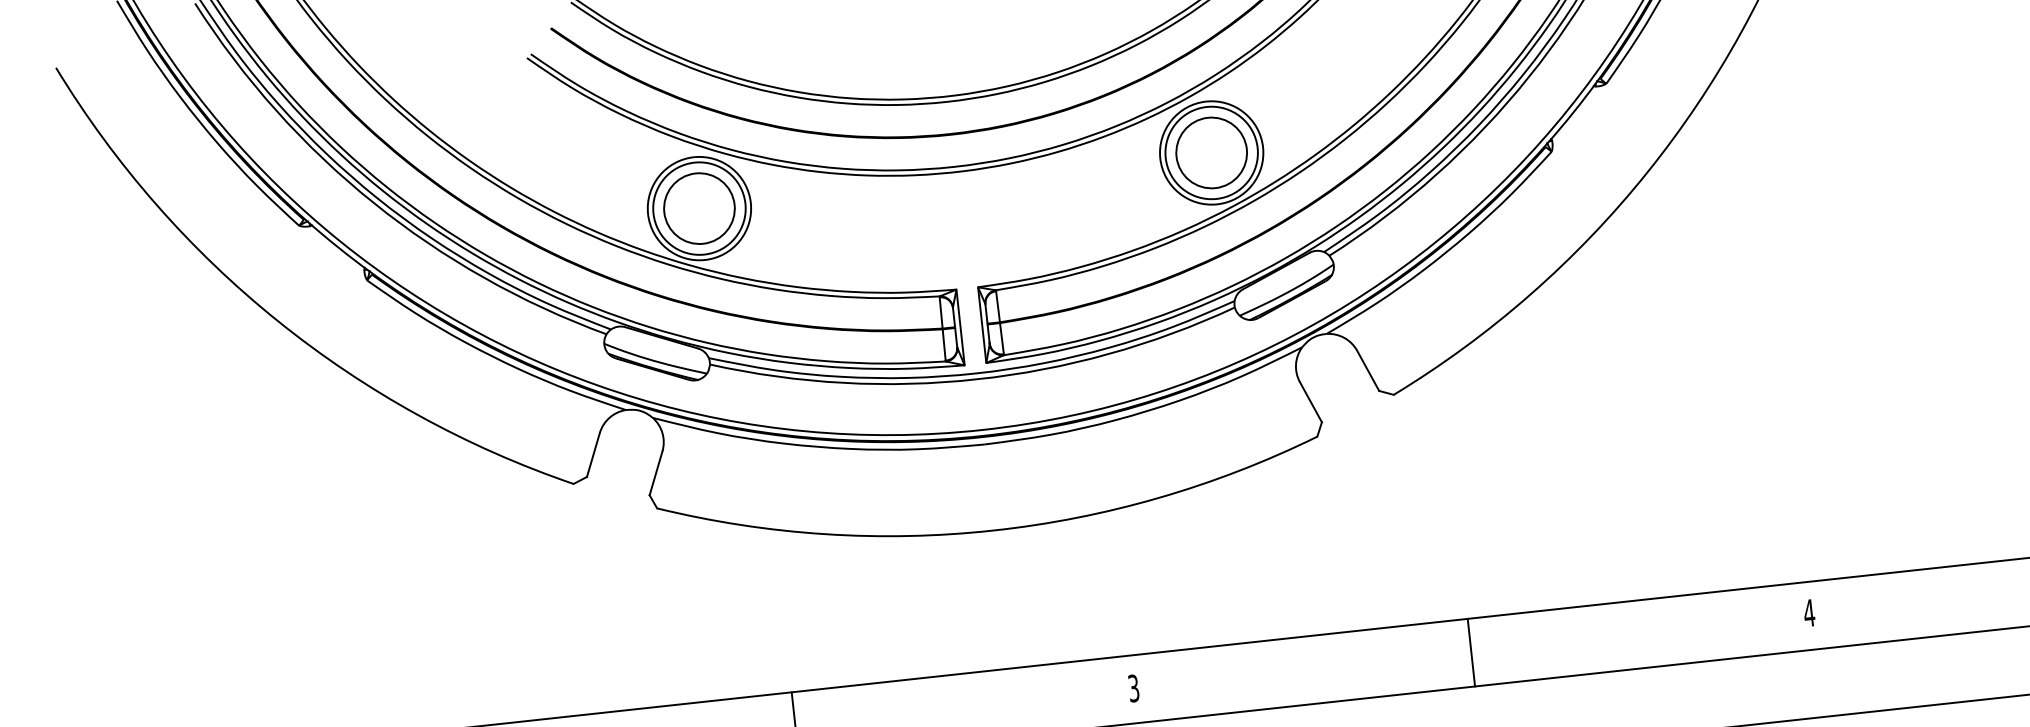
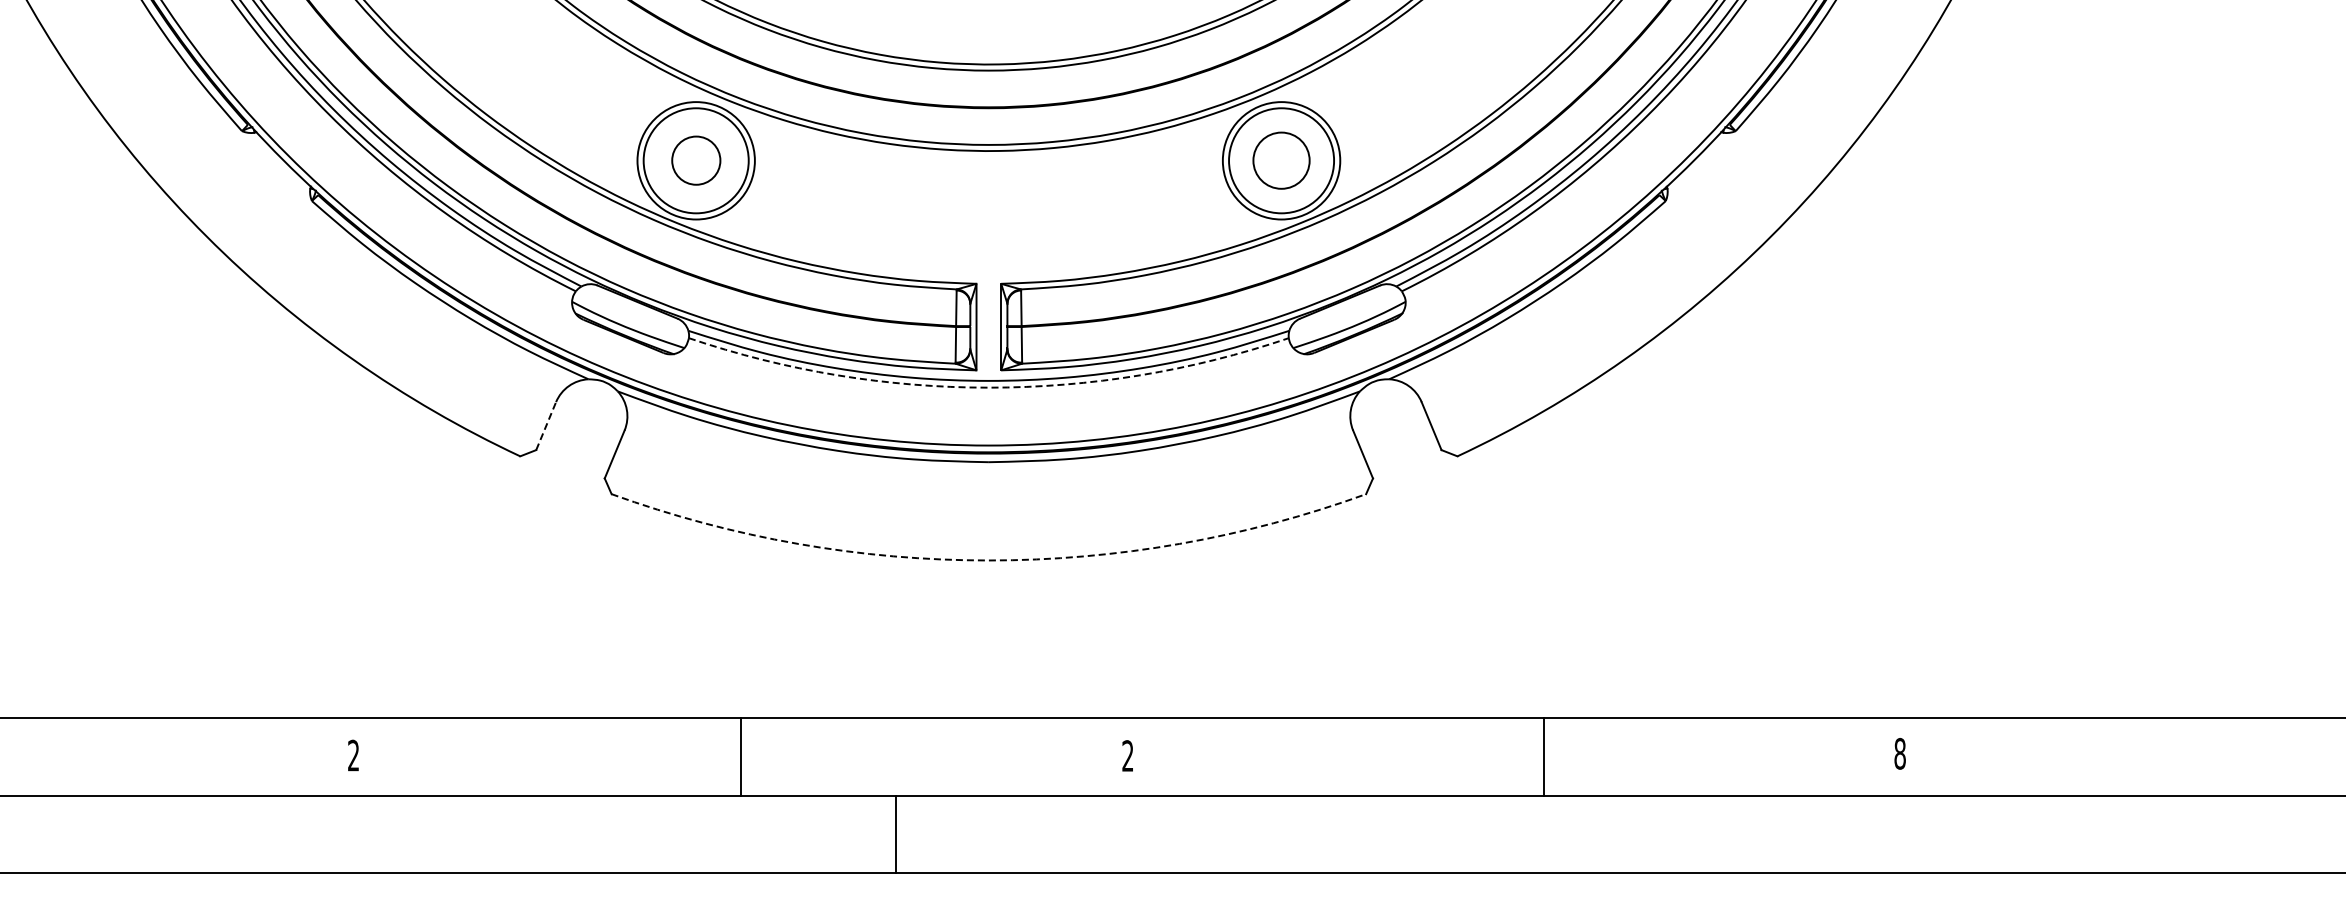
circle: (1211, 152) -> (1281, 160), size x0.7
circle: (699, 208) -> (696, 160), size x0.6
arc: (976, 379) -> (988, 387), solid -> dashed
line: (593, 455) -> (546, 426), solid -> dashed
arc: (993, 530) -> (988, 560), solid -> dashed
text: (1809, 612) -> (1900, 753), 4 -> 8
line: (1471, 652) -> (1543, 756), moved
text: (1133, 688) -> (1127, 755), 3 -> 2

